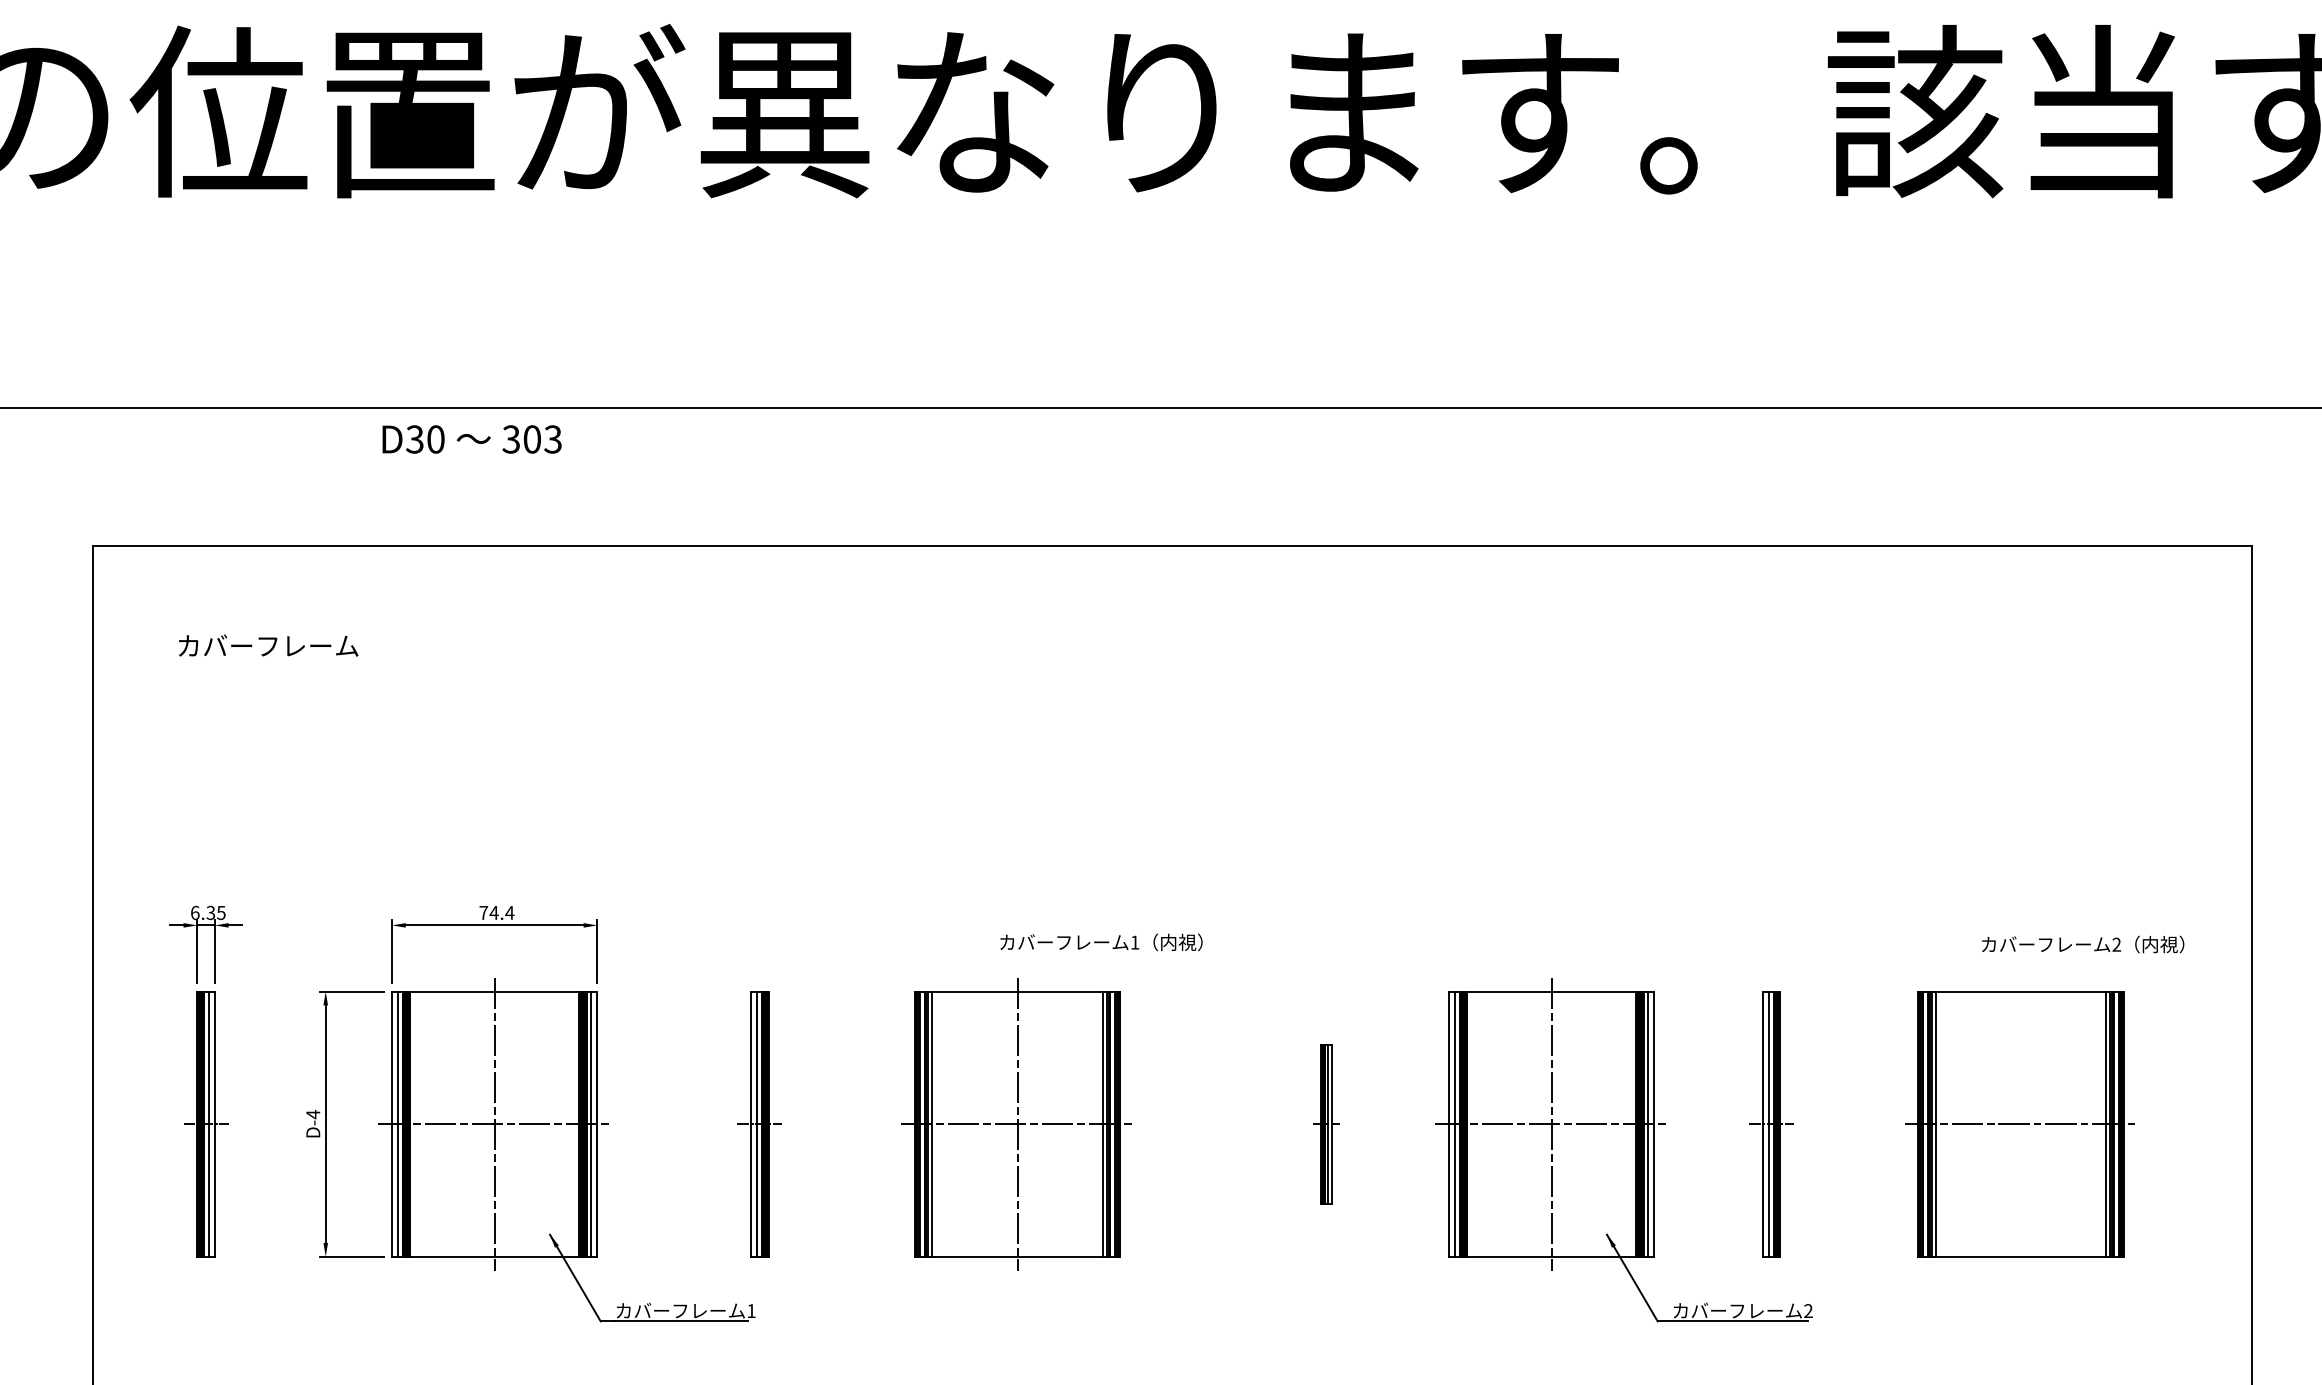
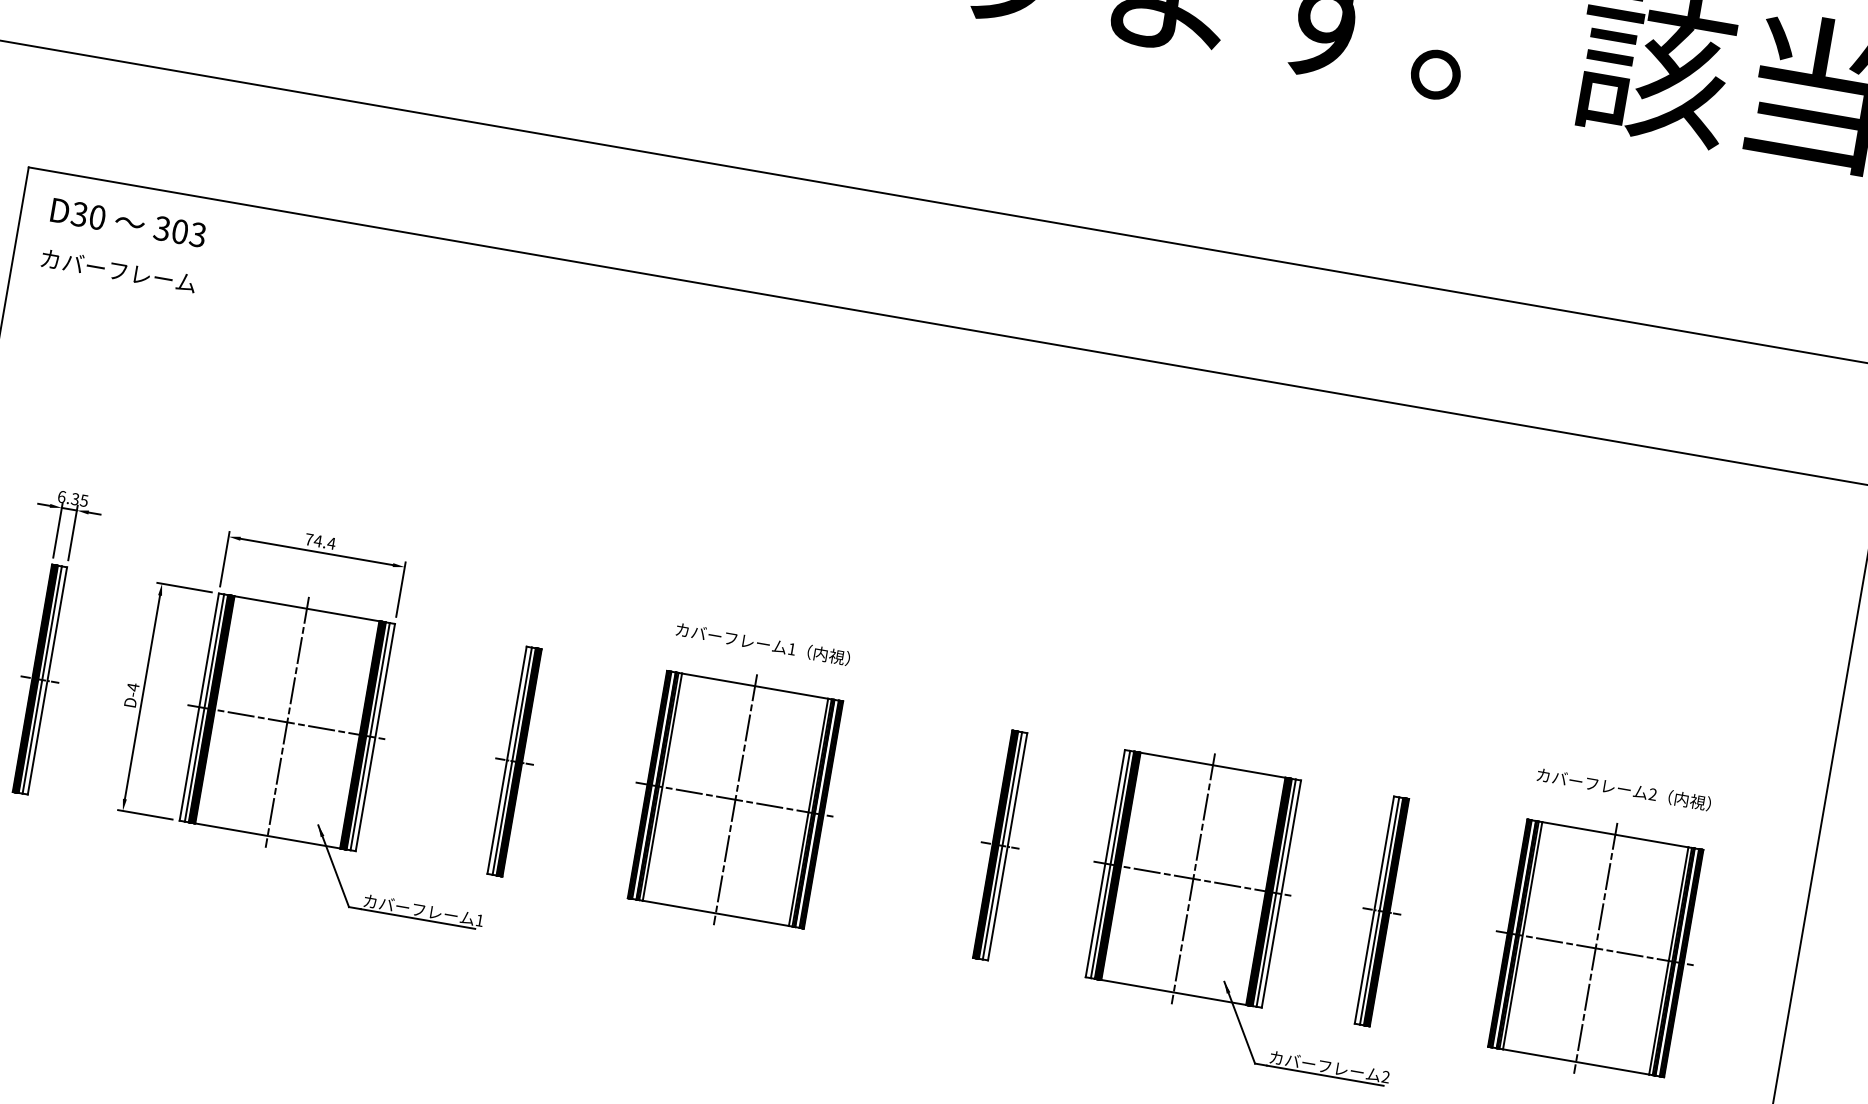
text: (471, 439) -> (128, 222), moved
text: (268, 645) -> (118, 270), moved
text: (1101, 942) -> (763, 644), moved
text: (2083, 944) -> (1624, 789), moved
line: (2021, 1123) -> (1596, 947), added
part: (1326, 1124) -> (1000, 845), size x1.67

